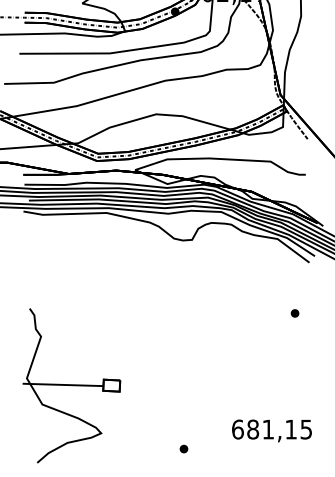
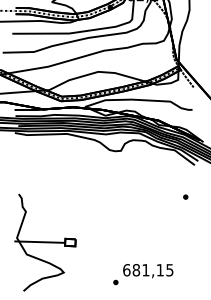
text: (272, 431) -> (148, 271), moved

